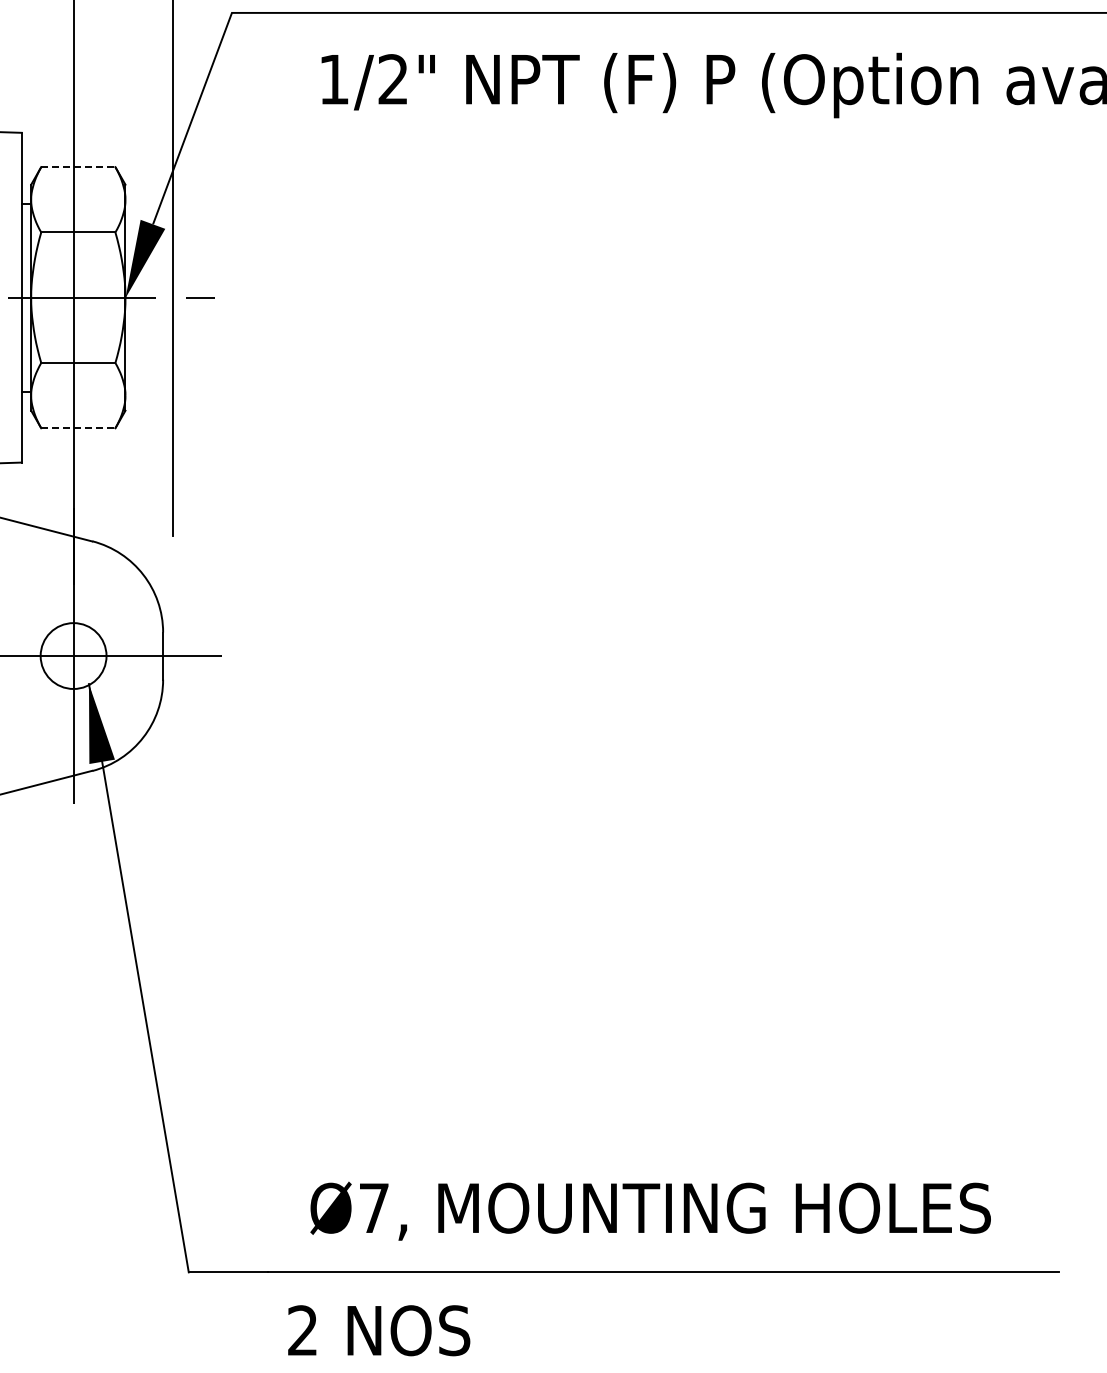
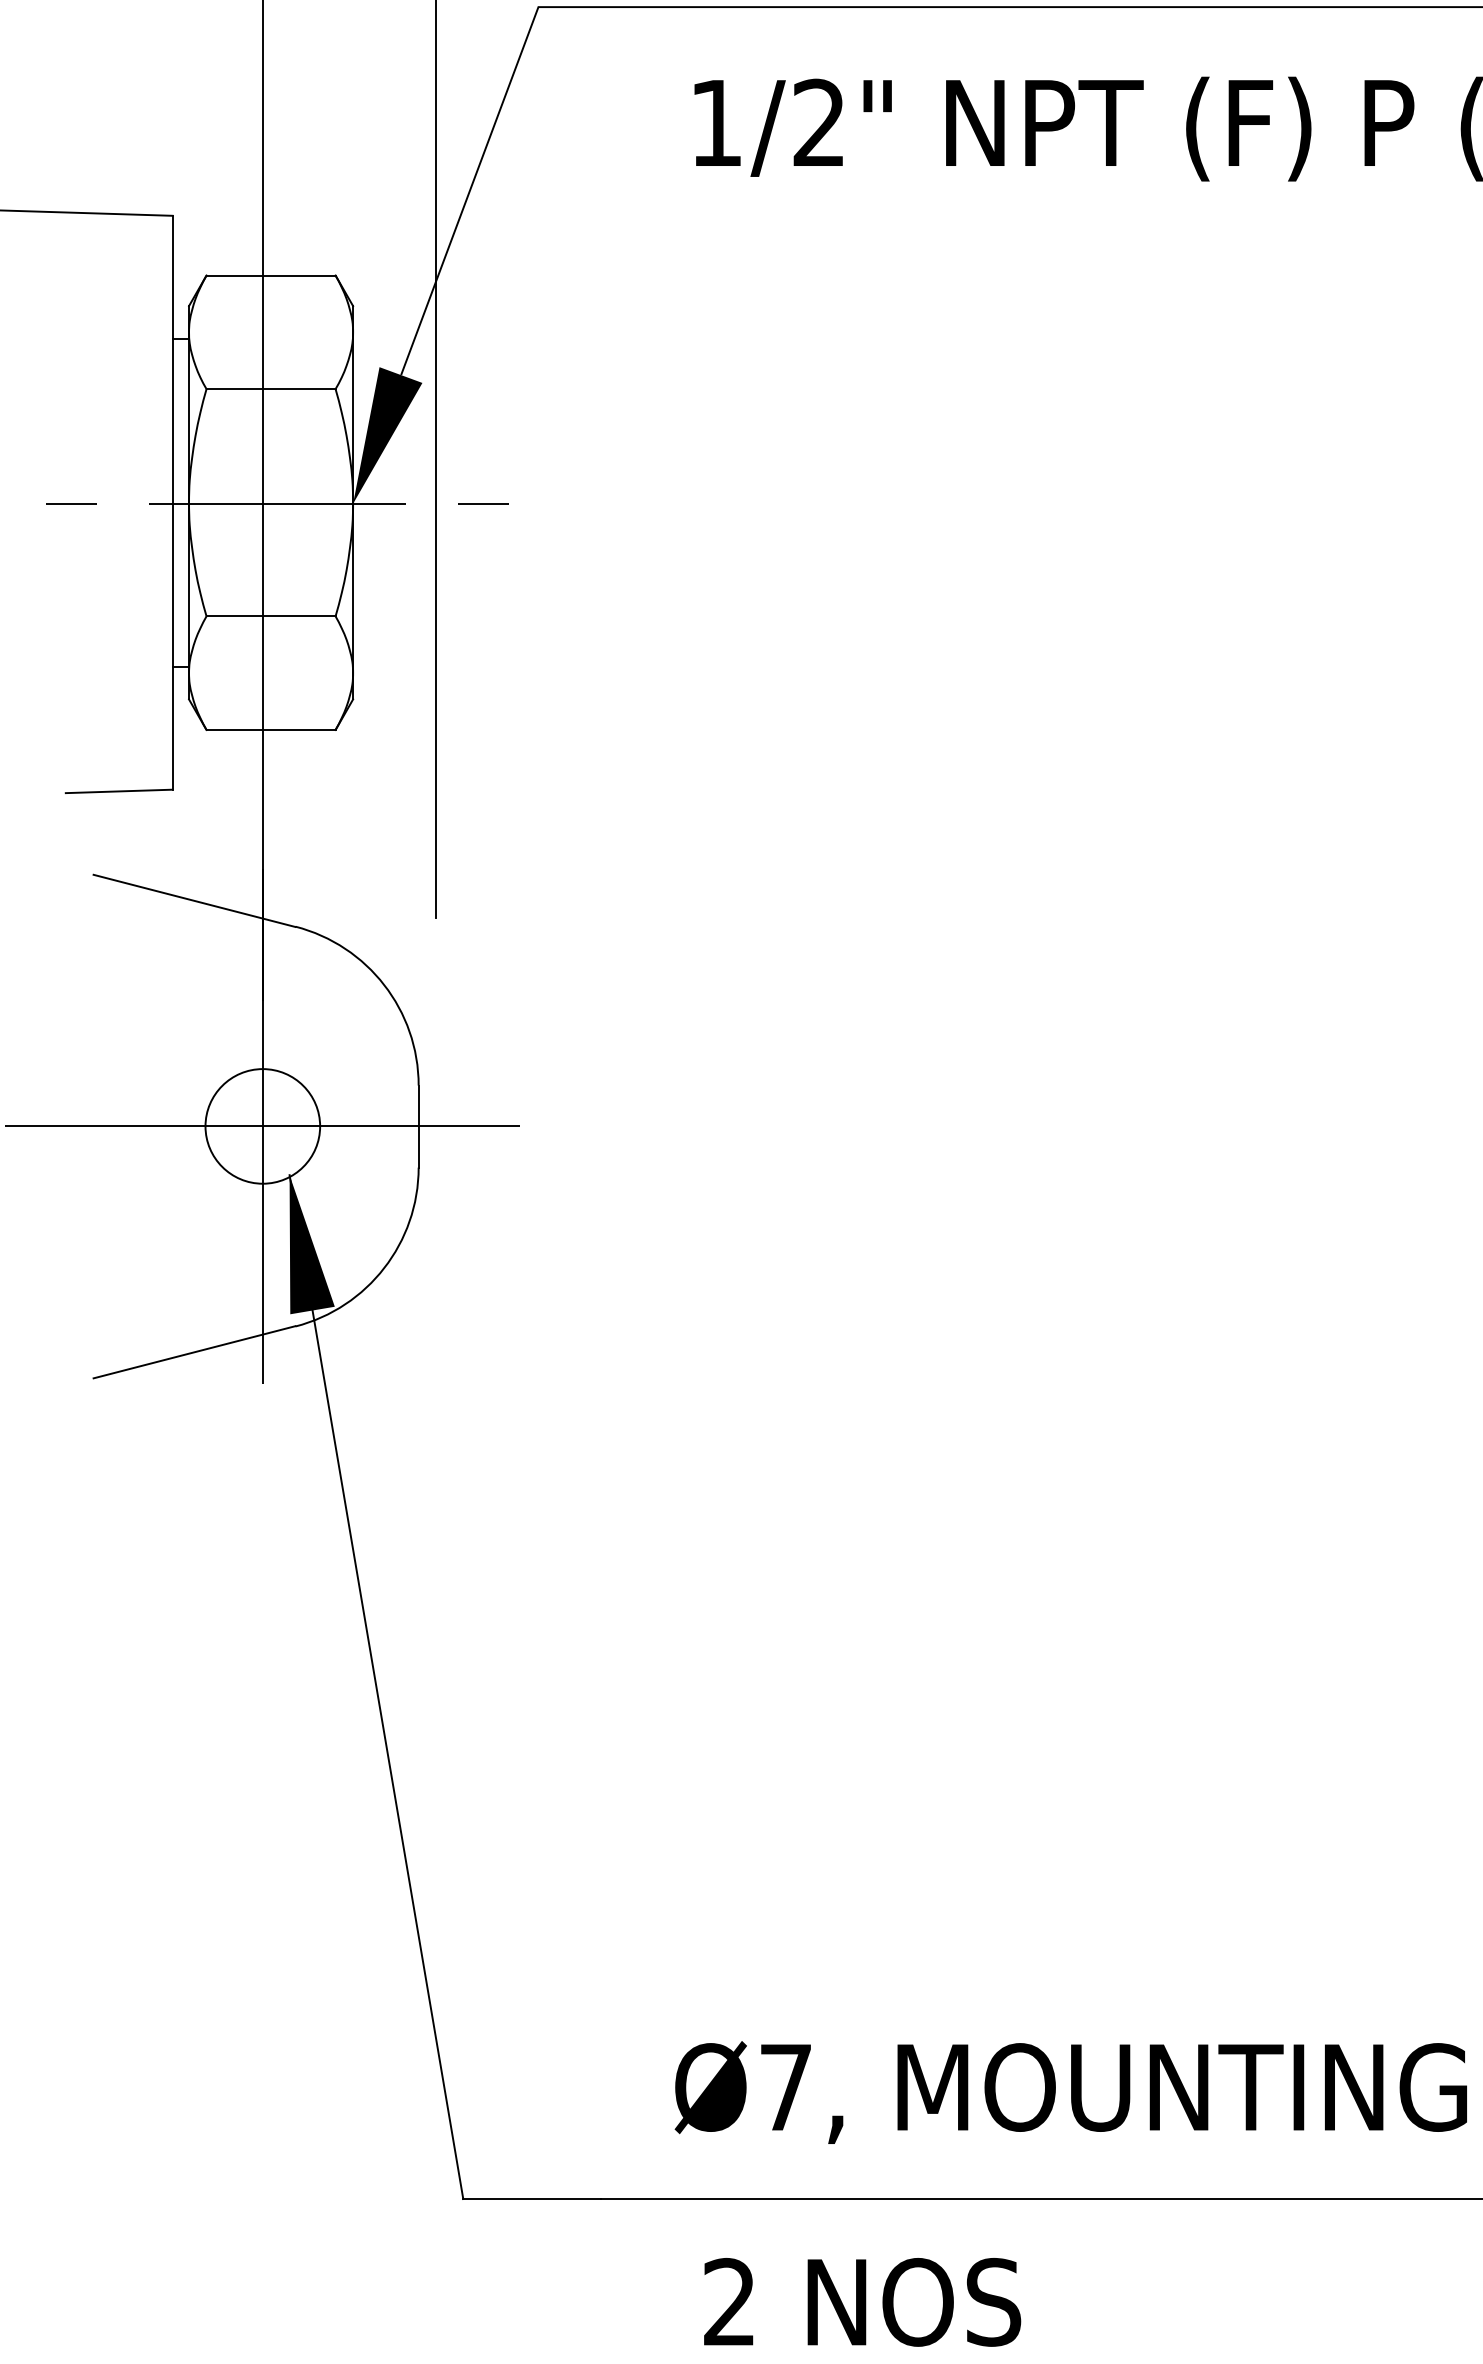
line: (78, 167) -> (271, 276), dashed -> solid
line: (78, 428) -> (271, 730), dashed -> solid
text: (379, 1330) -> (863, 2301), moved

